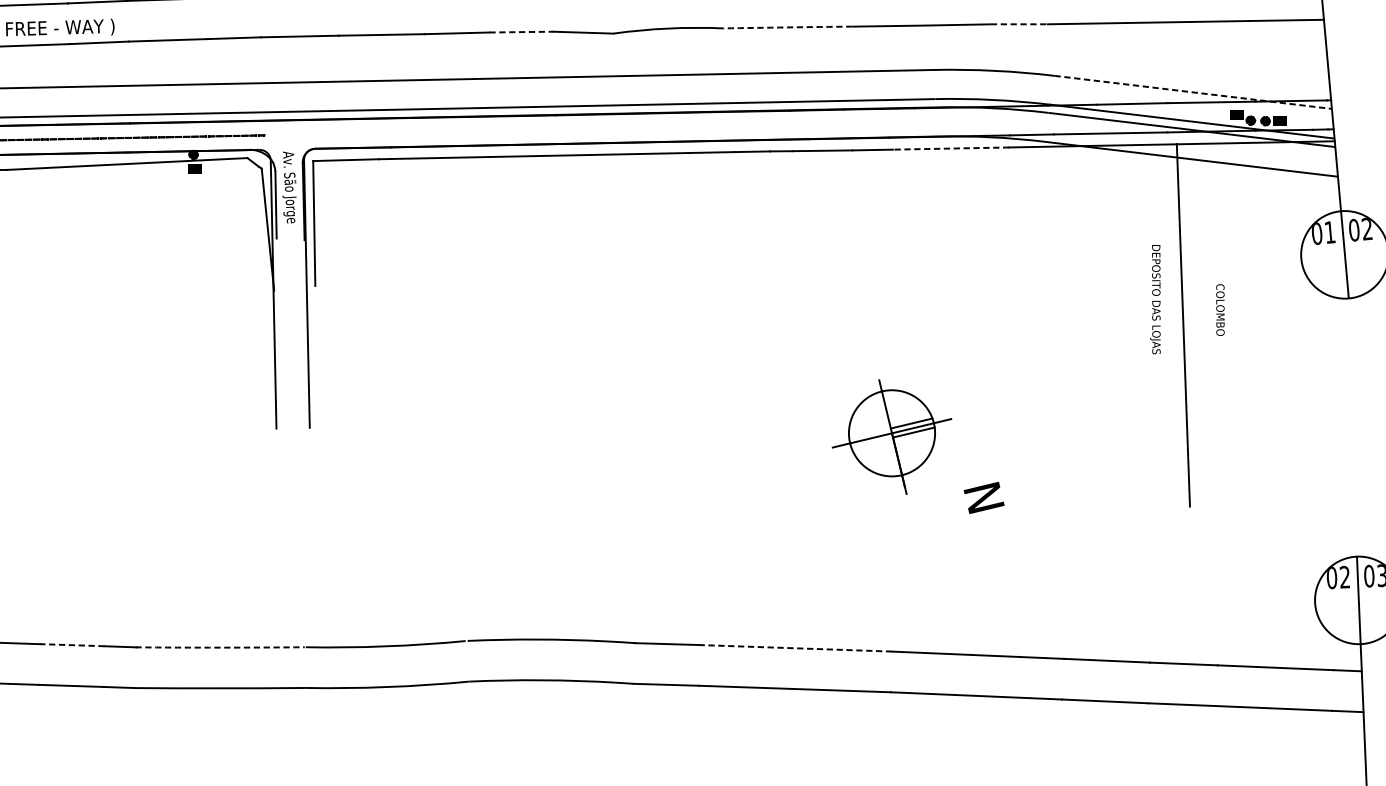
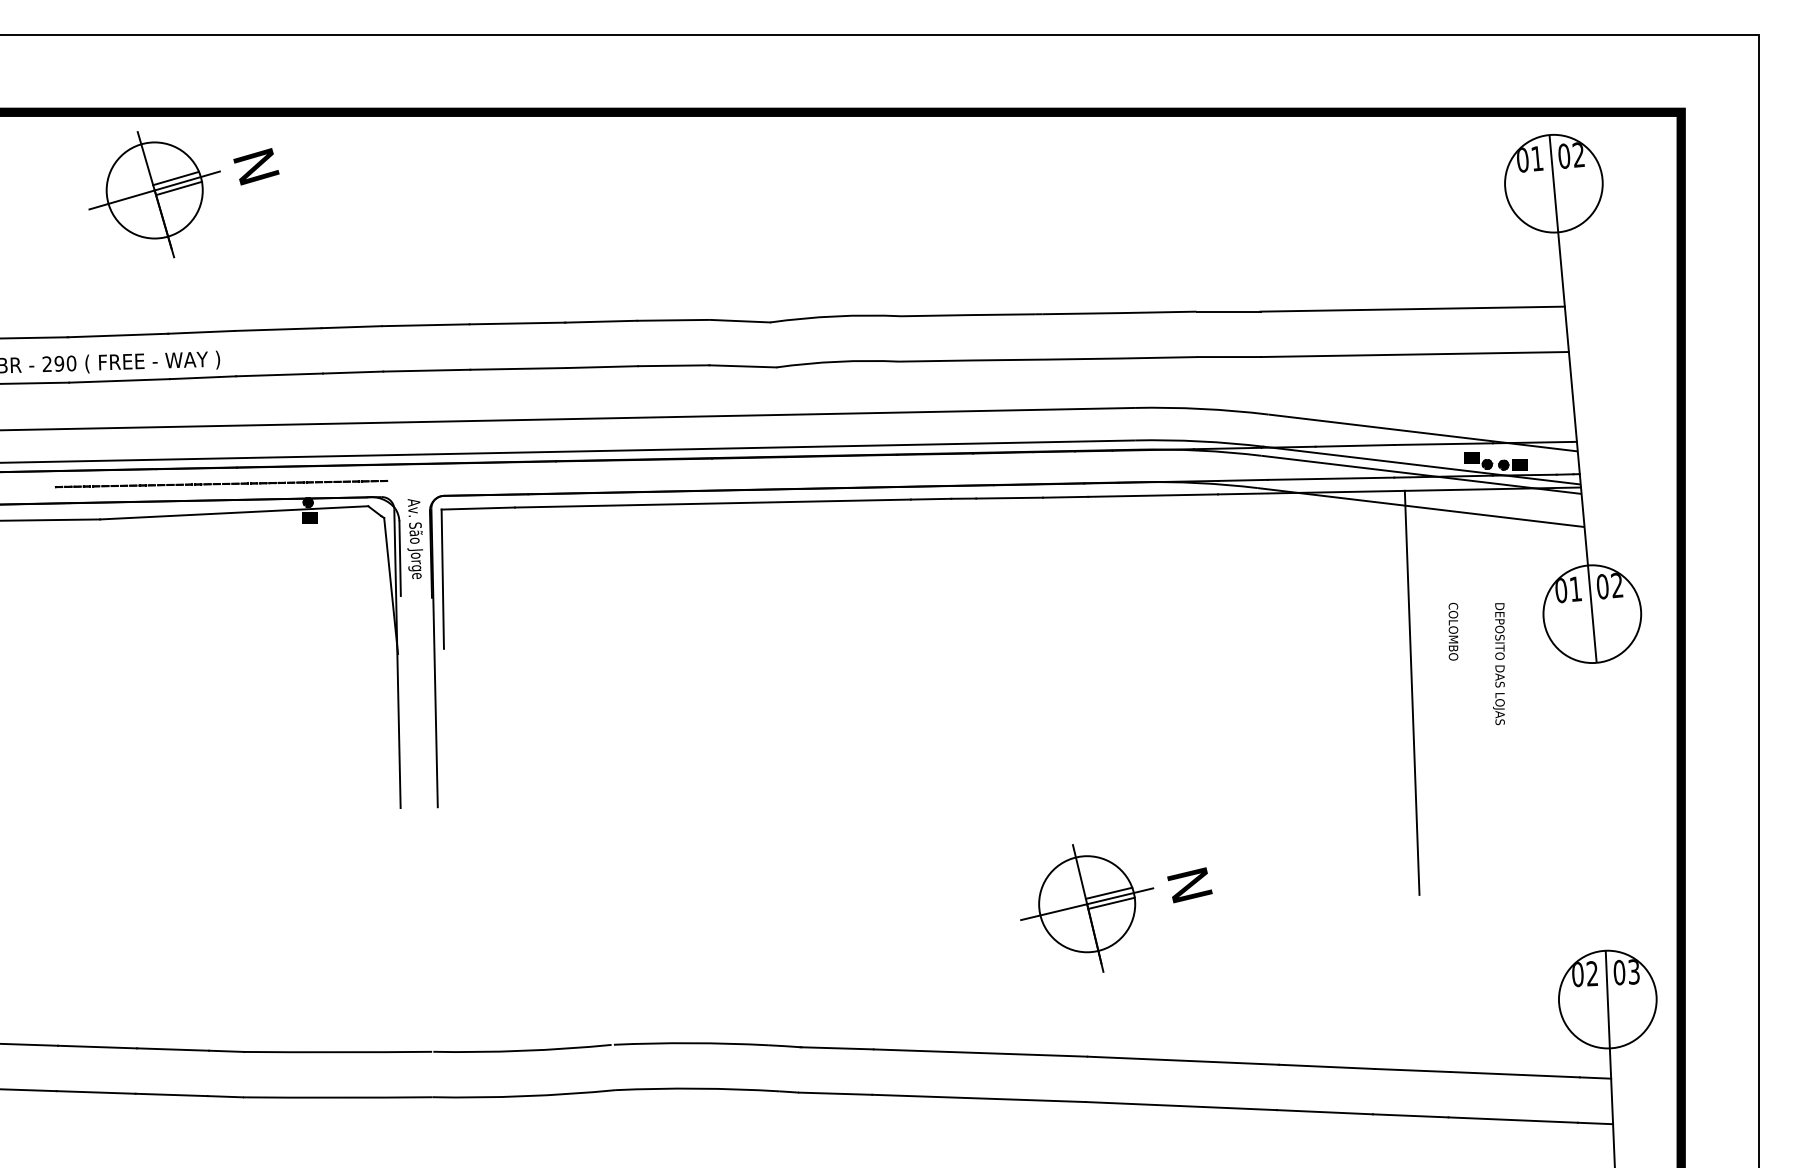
line: (1019, 24) -> (1229, 357), dashed -> solid
arc: (788, 27) -> (971, 360), dashed -> solid
line: (521, 31) -> (673, 365), dashed -> solid
line: (1193, 91) -> (1423, 432), dashed -> solid
line: (951, 148) -> (1153, 495), dashed -> solid
text: (1155, 299) -> (1498, 664), moved
text: (1220, 309) -> (1453, 631), moved
part: (892, 437) -> (1087, 908), moved
line: (72, 645) -> (173, 1049), dashed -> solid
arc: (219, 647) -> (337, 1052), dashed -> solid
line: (796, 648) -> (980, 1053), dashed -> solid

